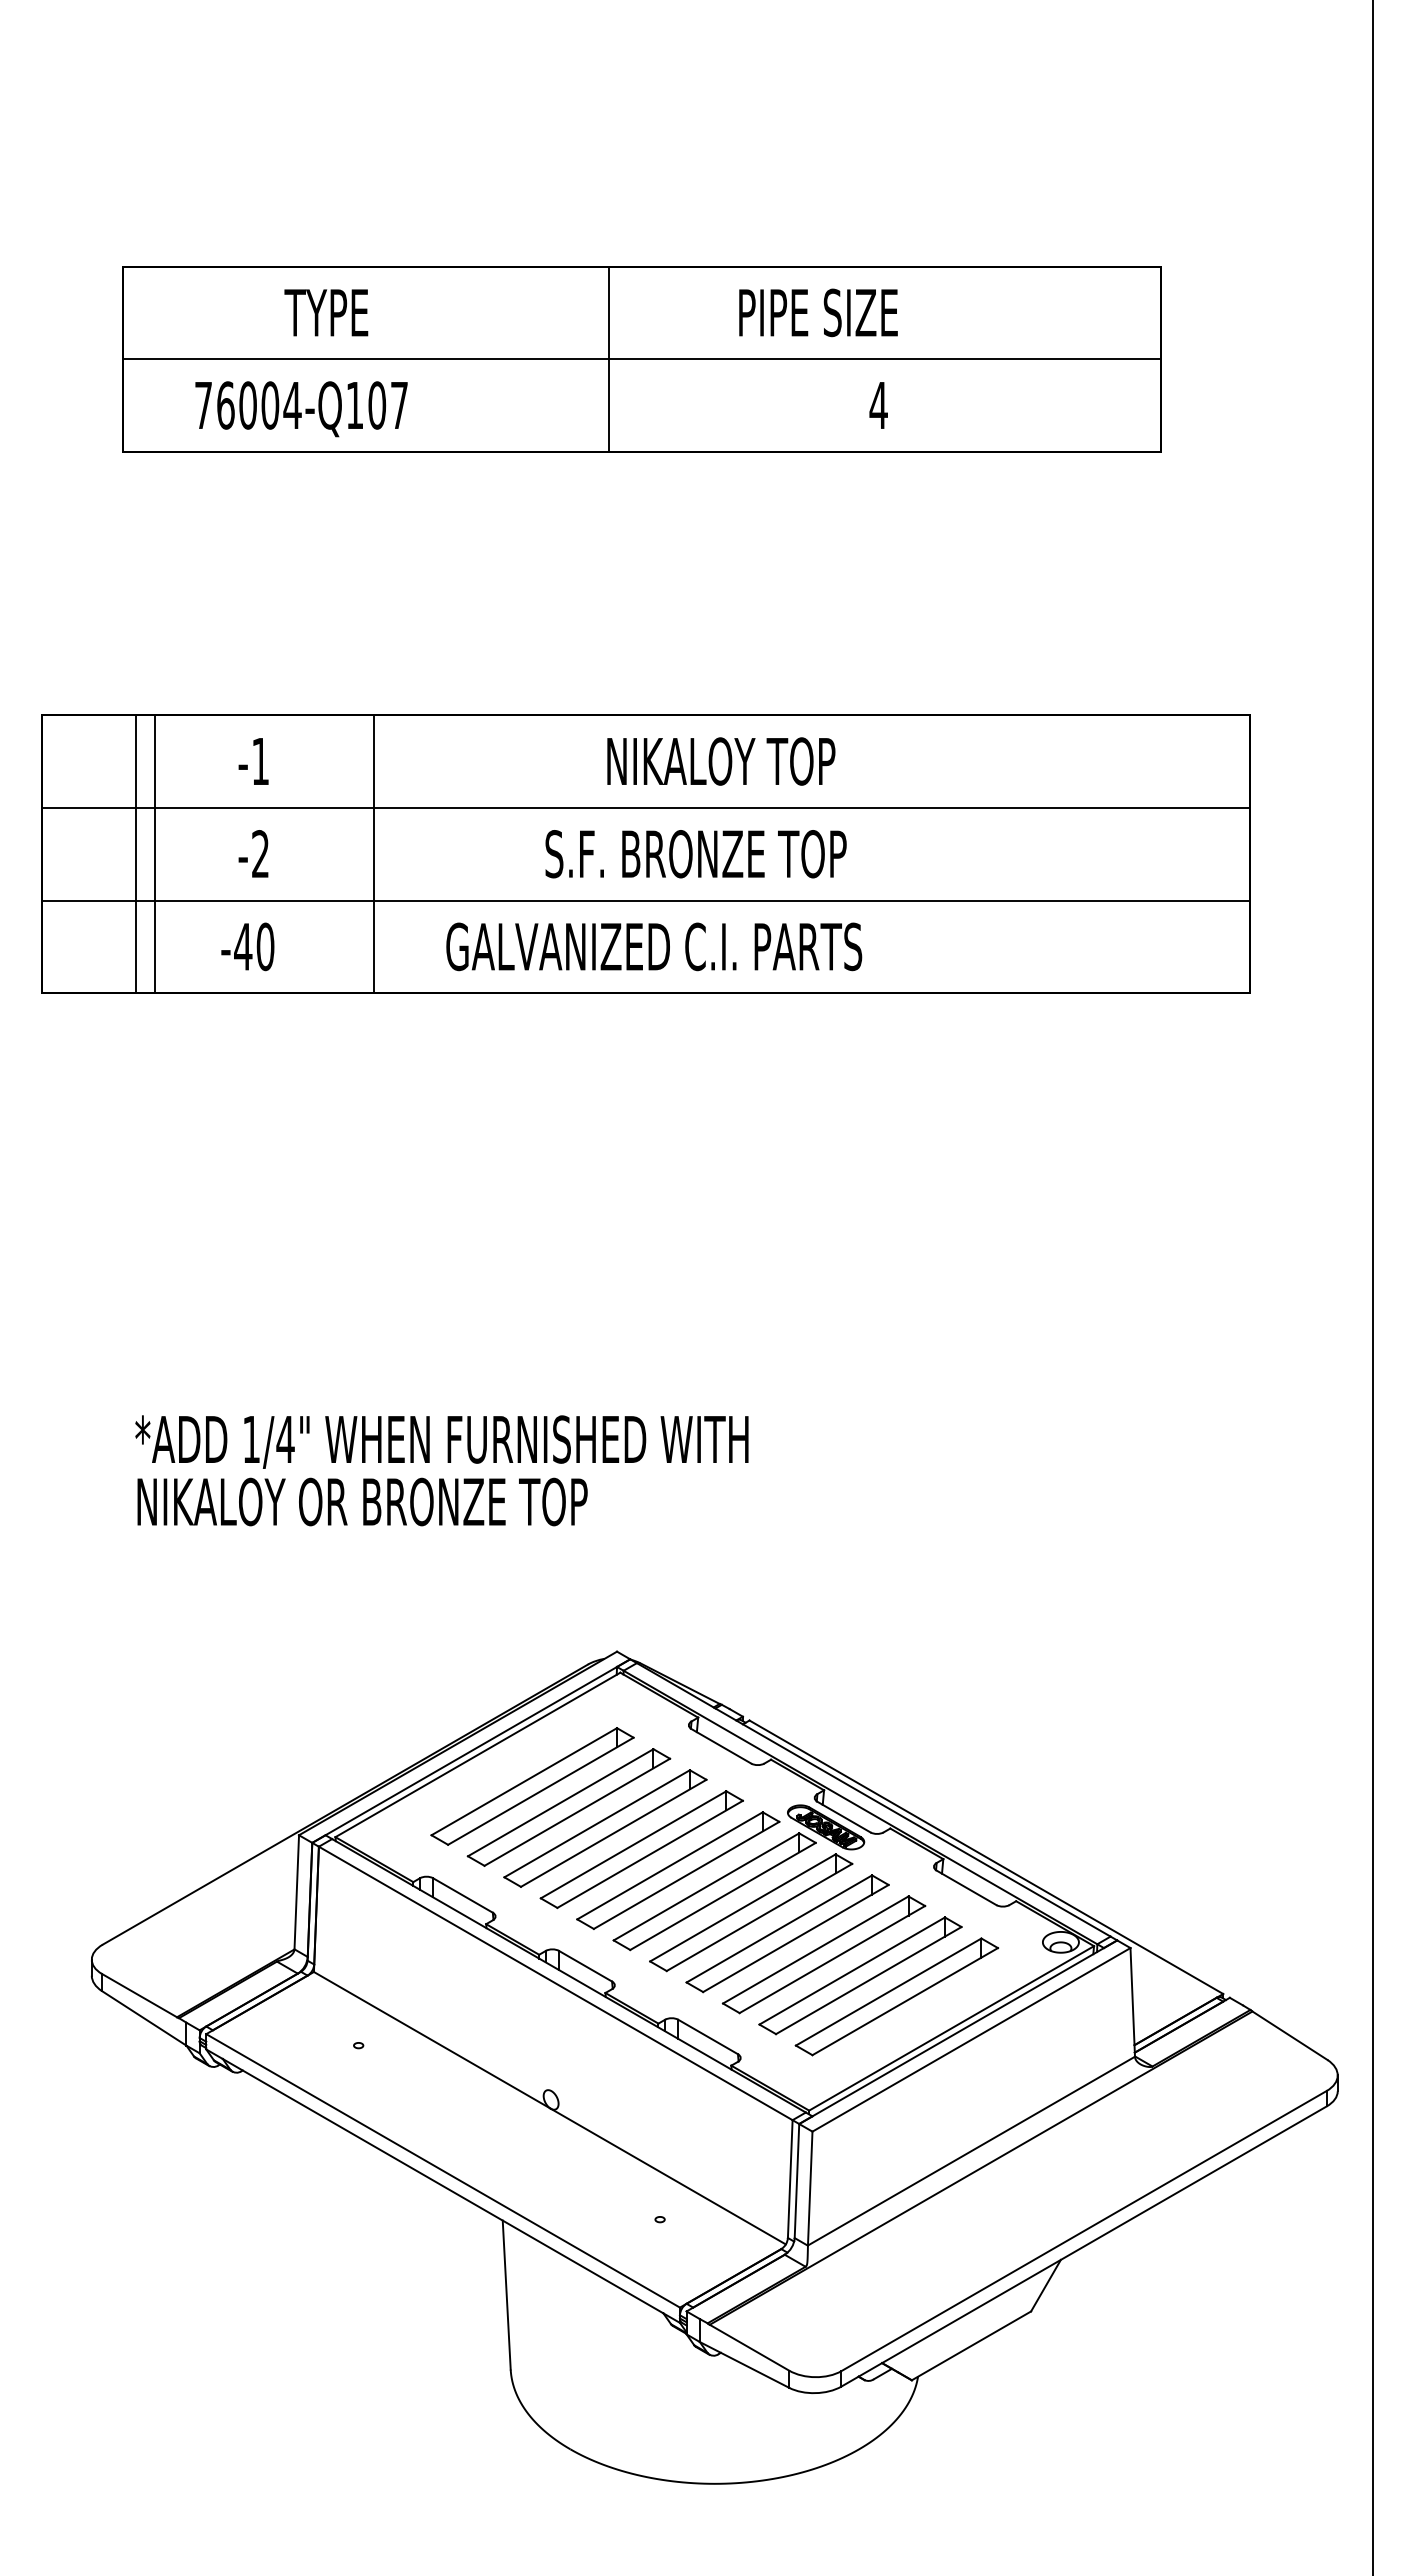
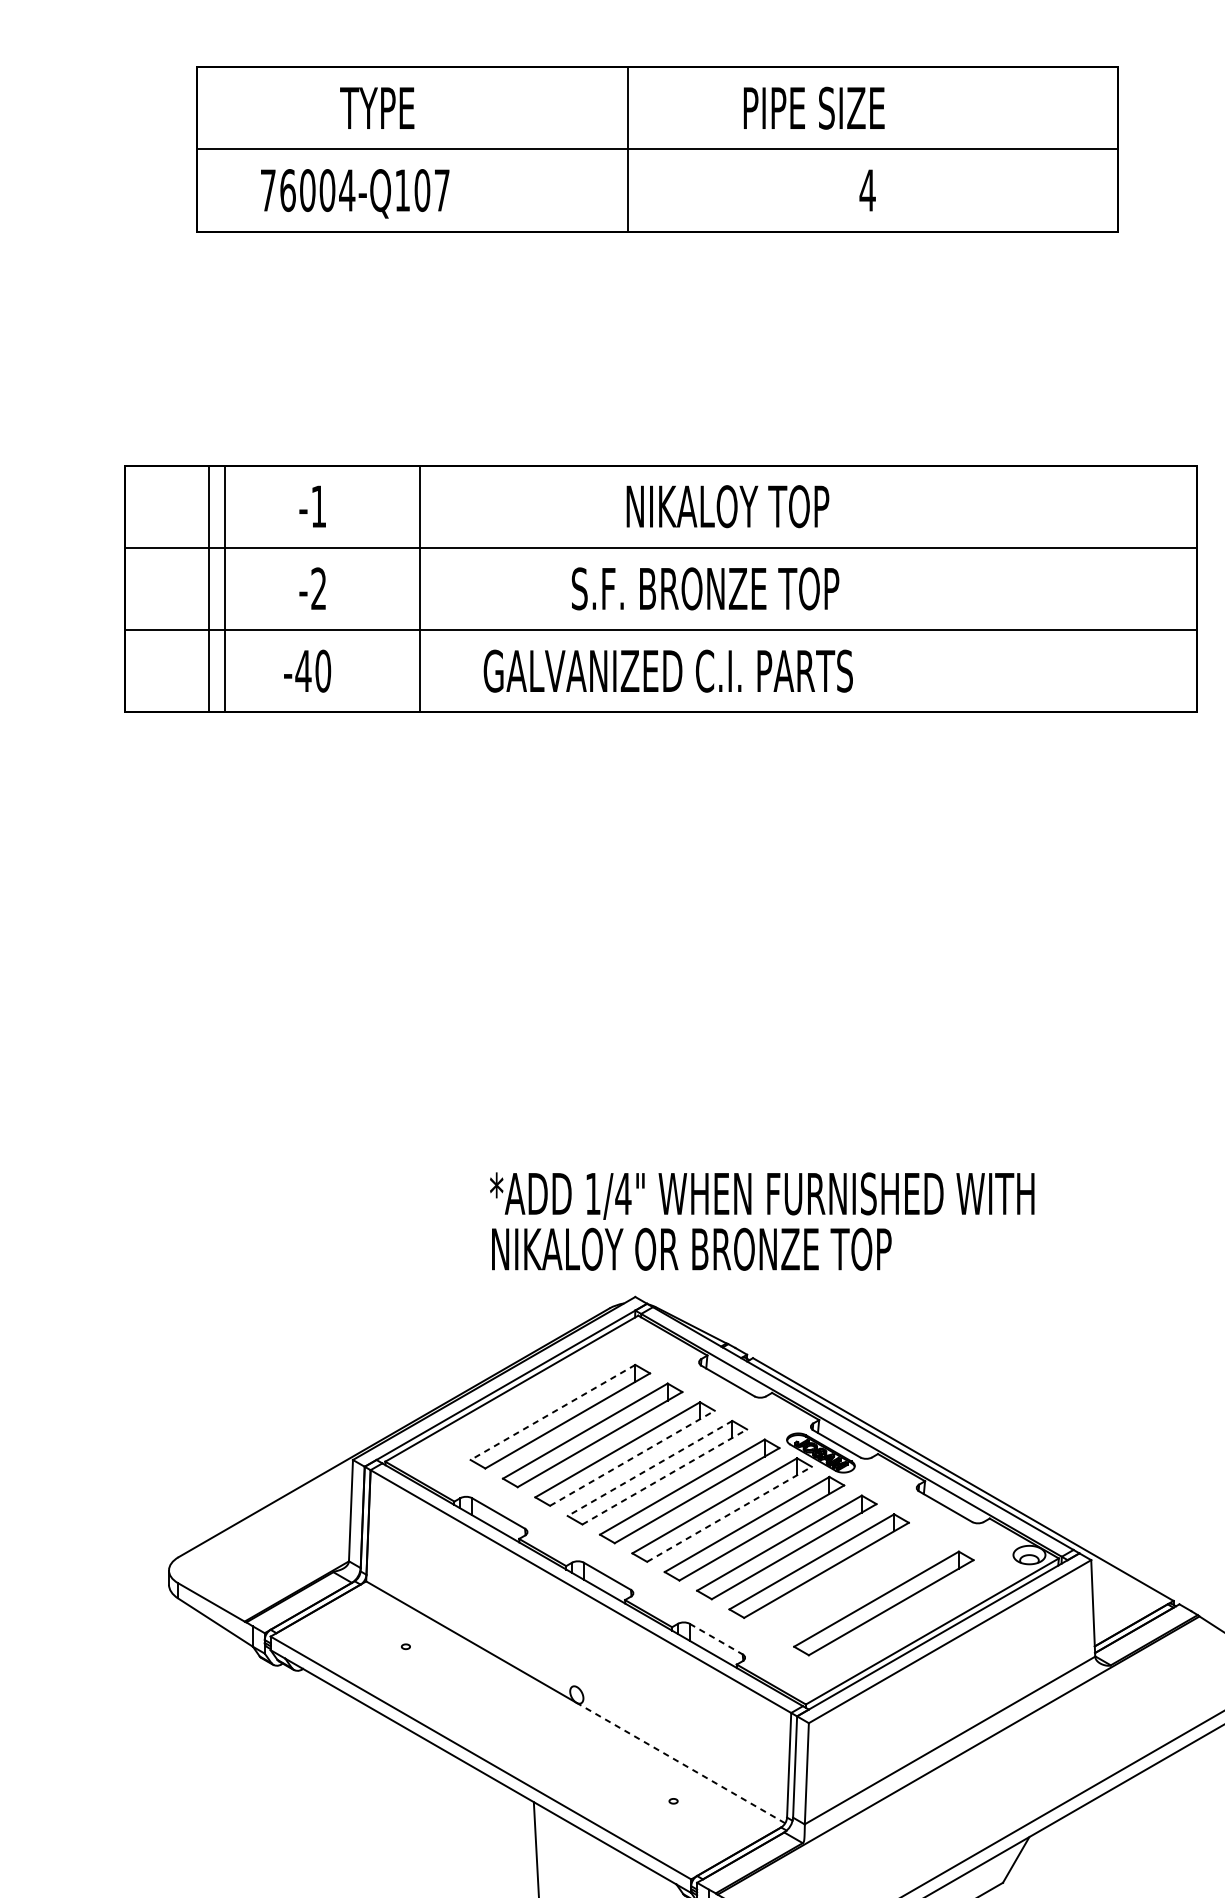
text: (441, 1470) -> (761, 1221), moved
line: (523, 1781) -> (552, 1412), solid -> dashed
line: (614, 1833) -> (633, 1458), solid -> dashed
line: (633, 1845) -> (649, 1469), solid -> dashed
line: (650, 1854) -> (665, 1477), solid -> dashed
line: (723, 1896) -> (729, 1514), solid -> dashed
part: (860, 1975) -> (851, 1584), removed
line: (708, 2037) -> (716, 1639), solid -> dashed
line: (668, 2176) -> (681, 1762), solid -> dashed

